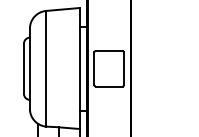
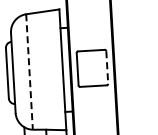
line: (46, 68) -> (29, 71), solid -> dashed
line: (124, 69) -> (107, 68), solid -> dashed

